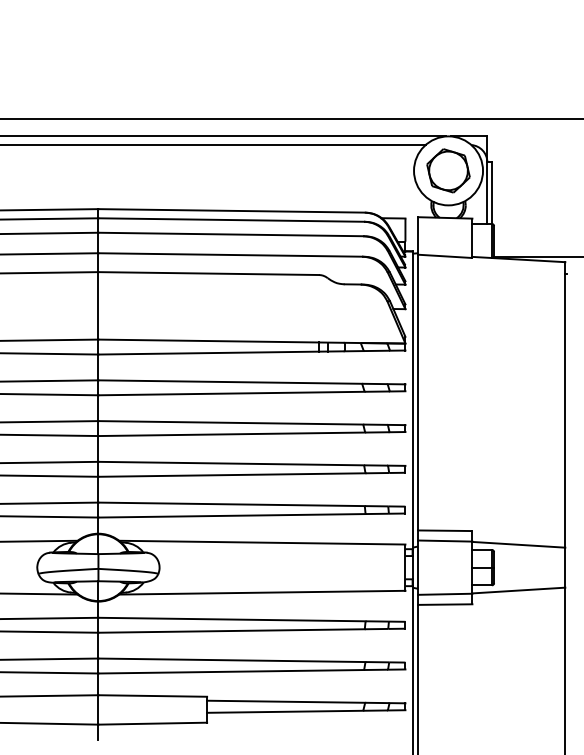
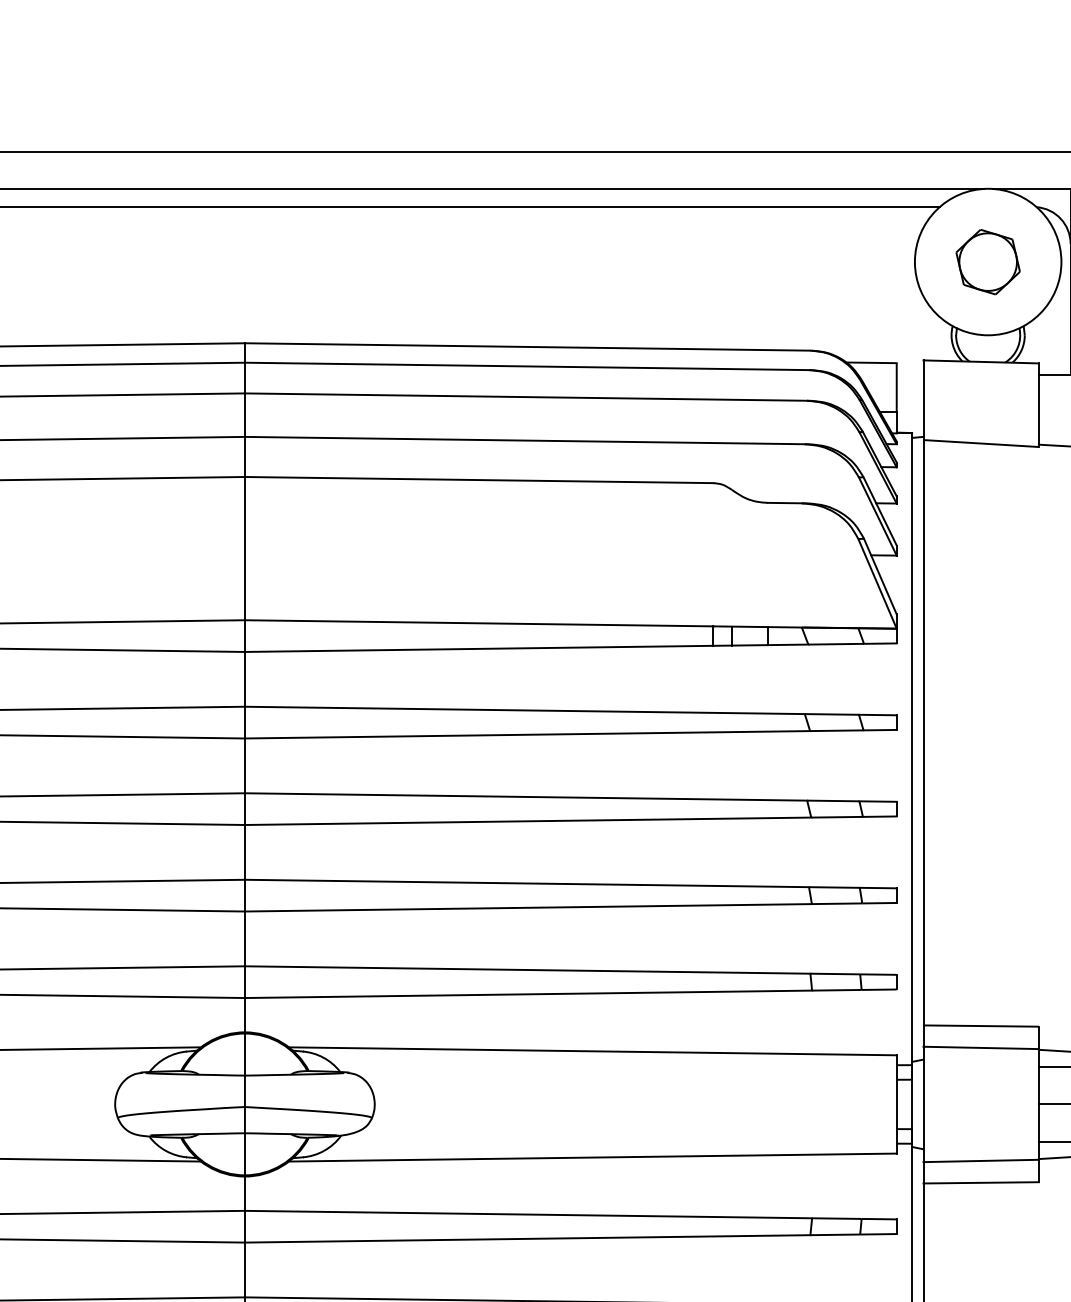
part: (448, 170) -> (988, 261), size x0.7

